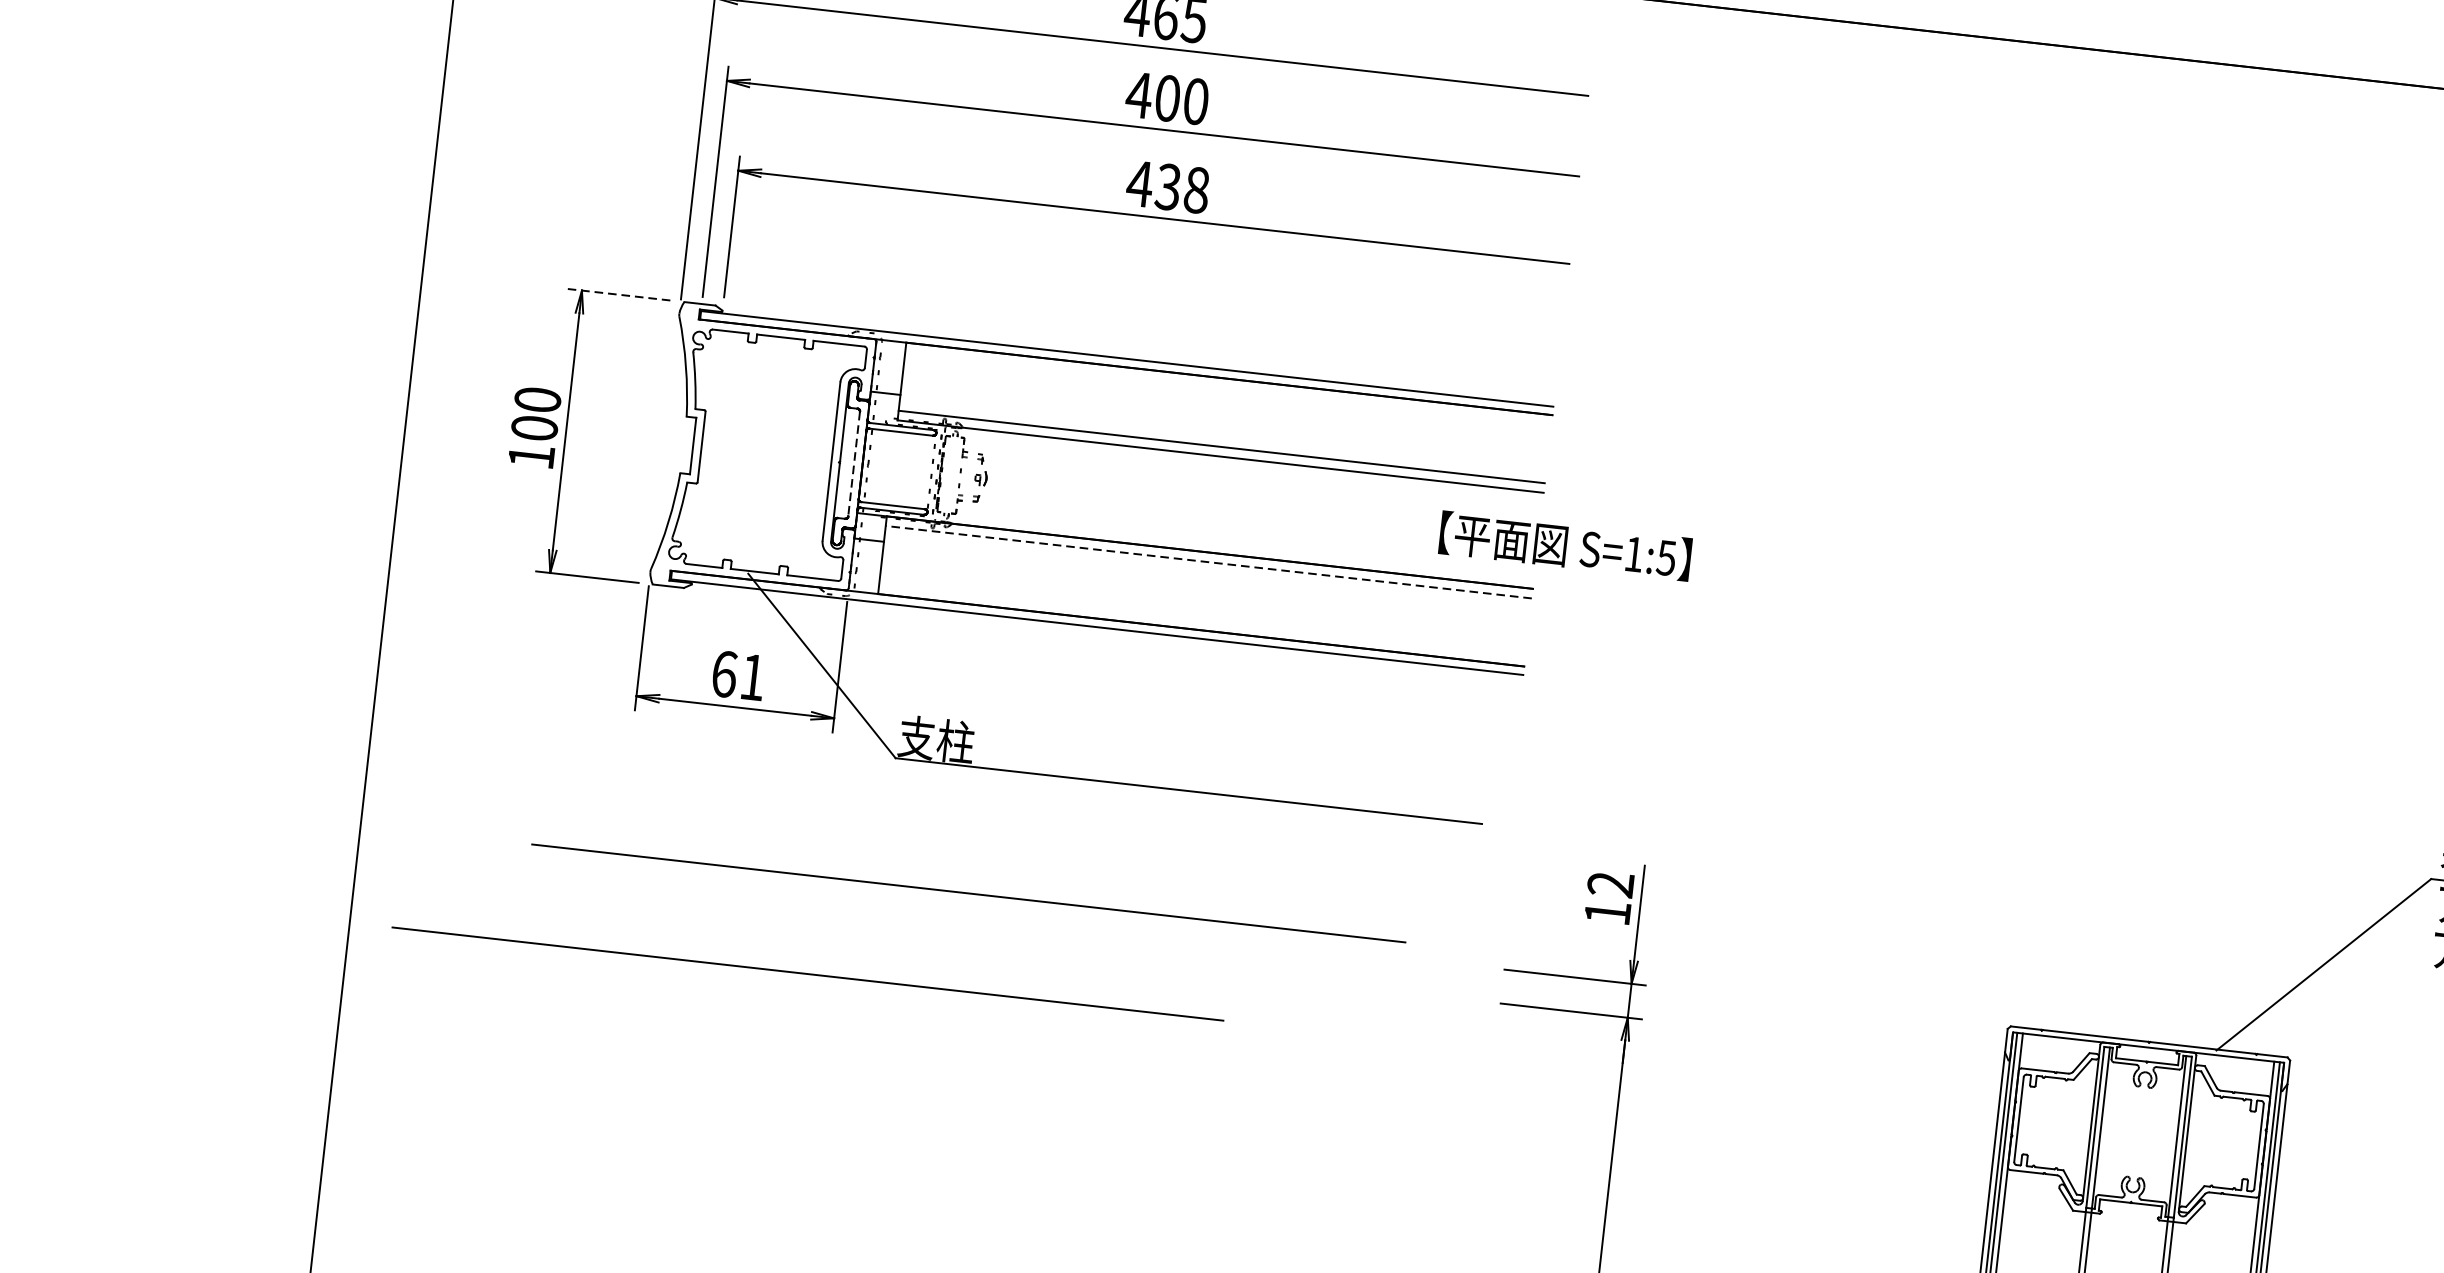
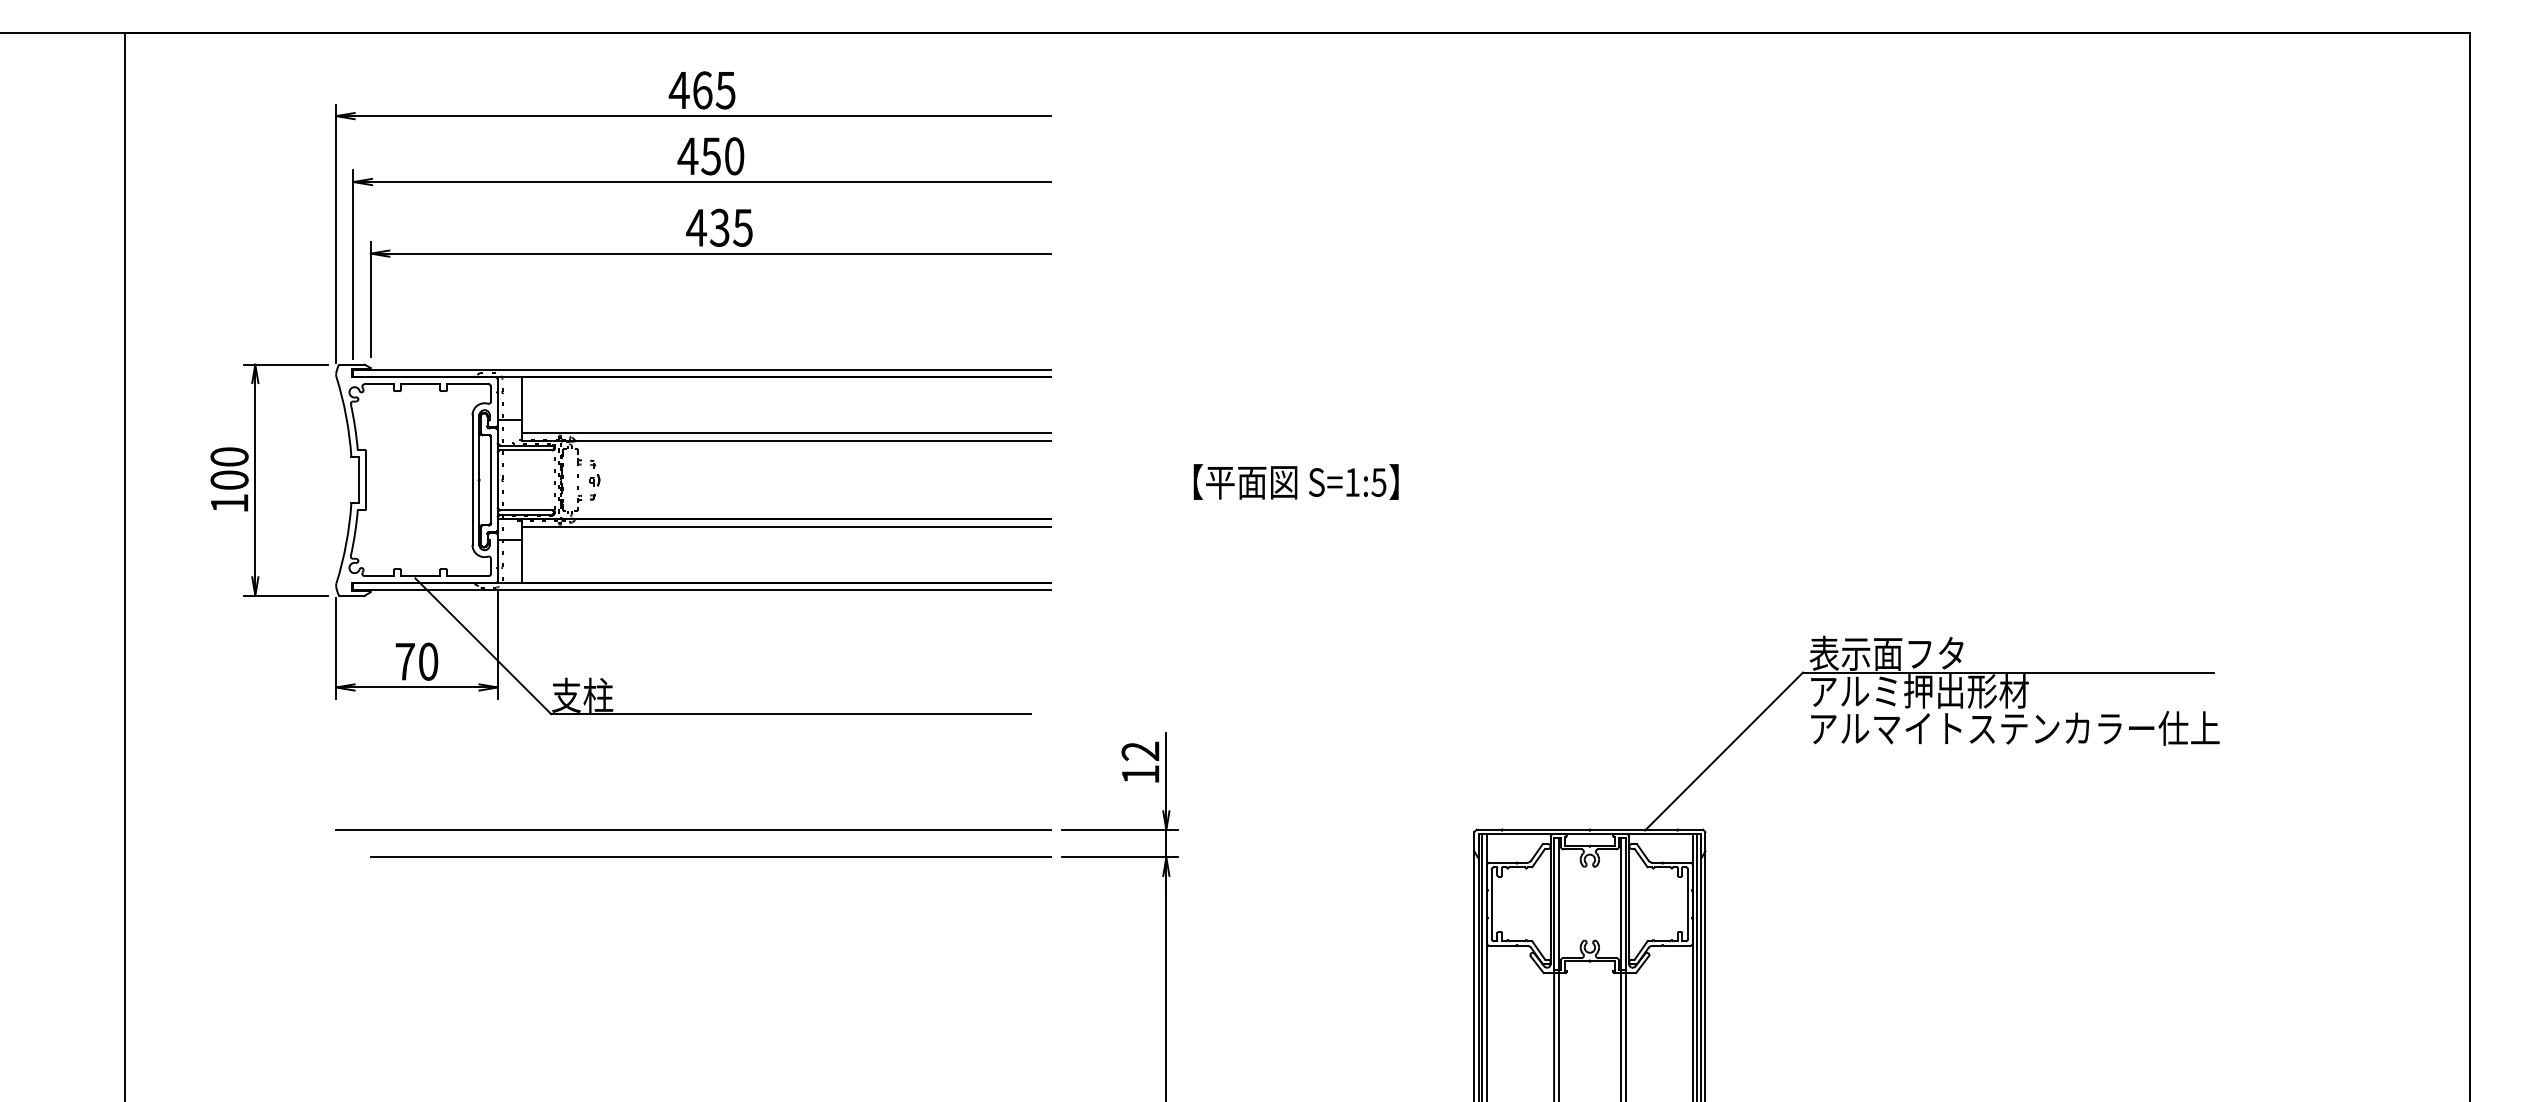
text: (1166, 98) -> (710, 156), 400 -> 450
text: (1196, 189) -> (742, 227), 438 -> 435
line: (618, 294) -> (285, 364), dashed -> solid
line: (853, 464) -> (490, 480), dashed -> solid
text: (1564, 545) -> (1295, 481), moved
line: (1208, 562) -> (786, 527), dashed -> solid
text: (738, 675) -> (416, 661), 61 -> 70
line: (968, 893) -> (693, 829), moved
line: (807, 972) -> (710, 856), moved

